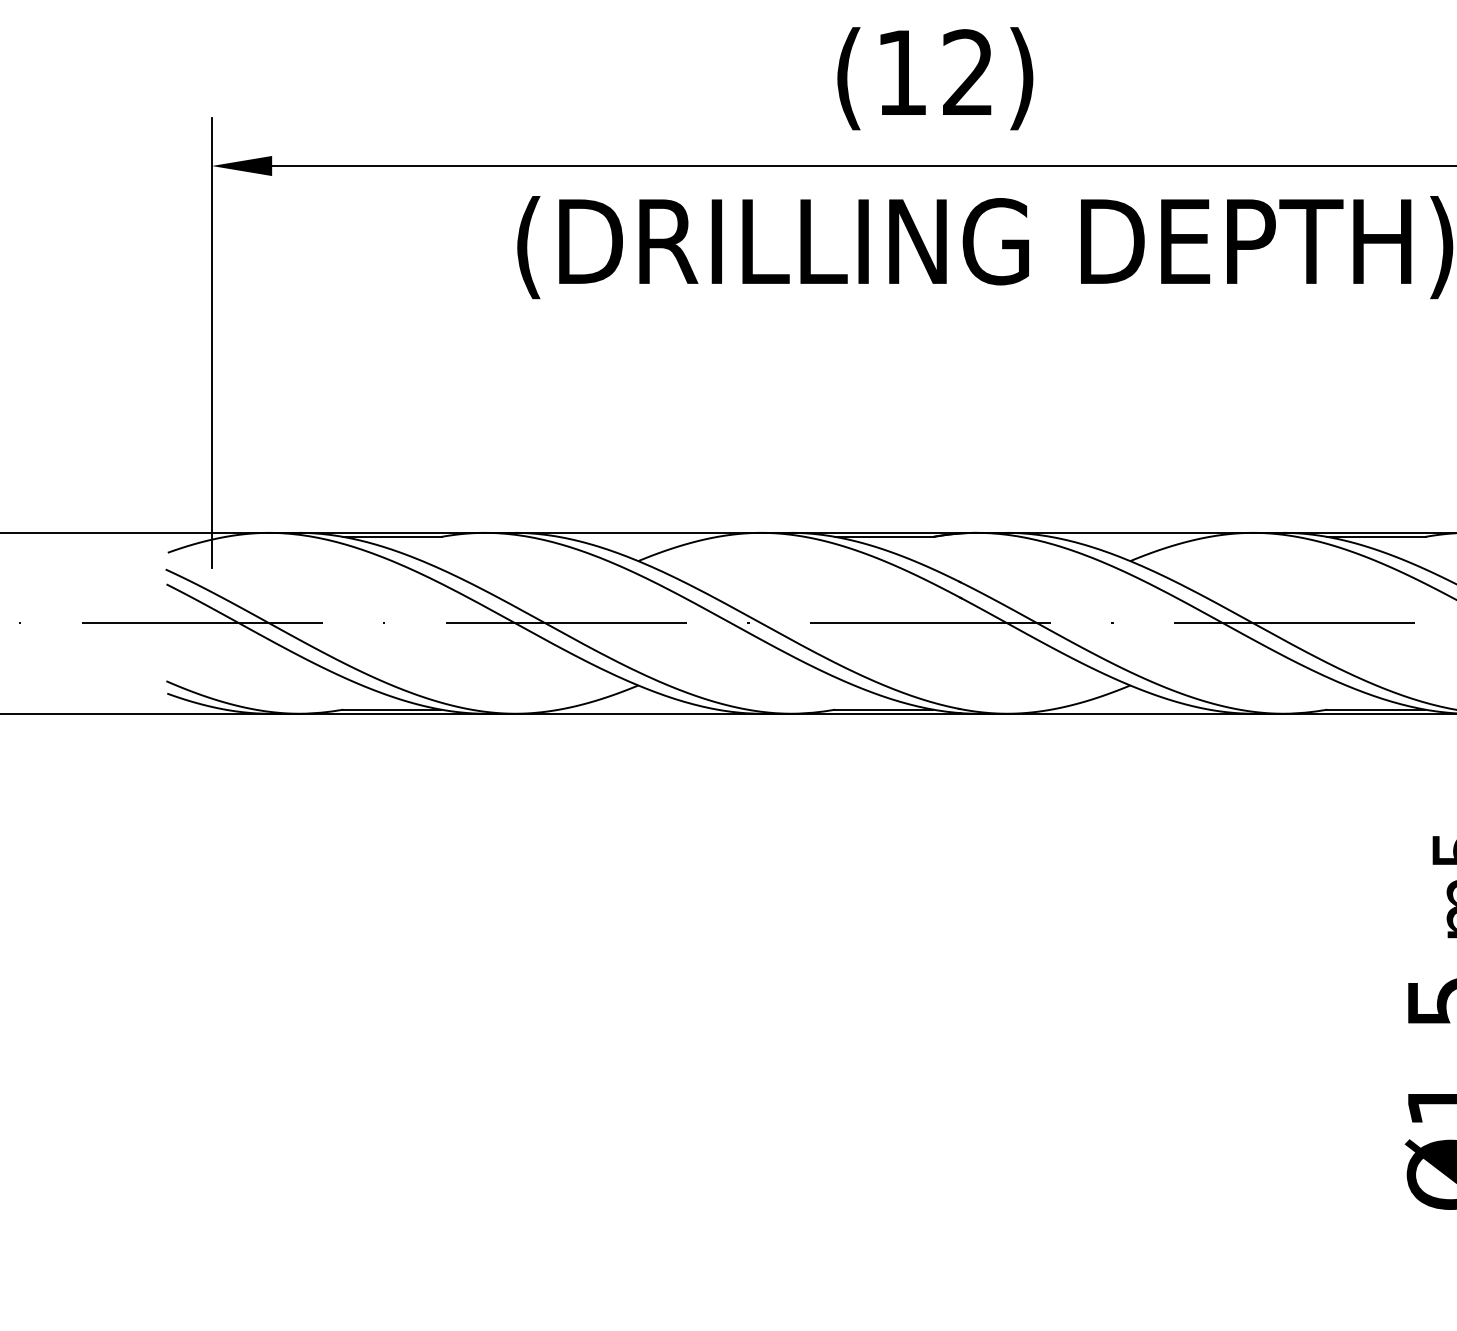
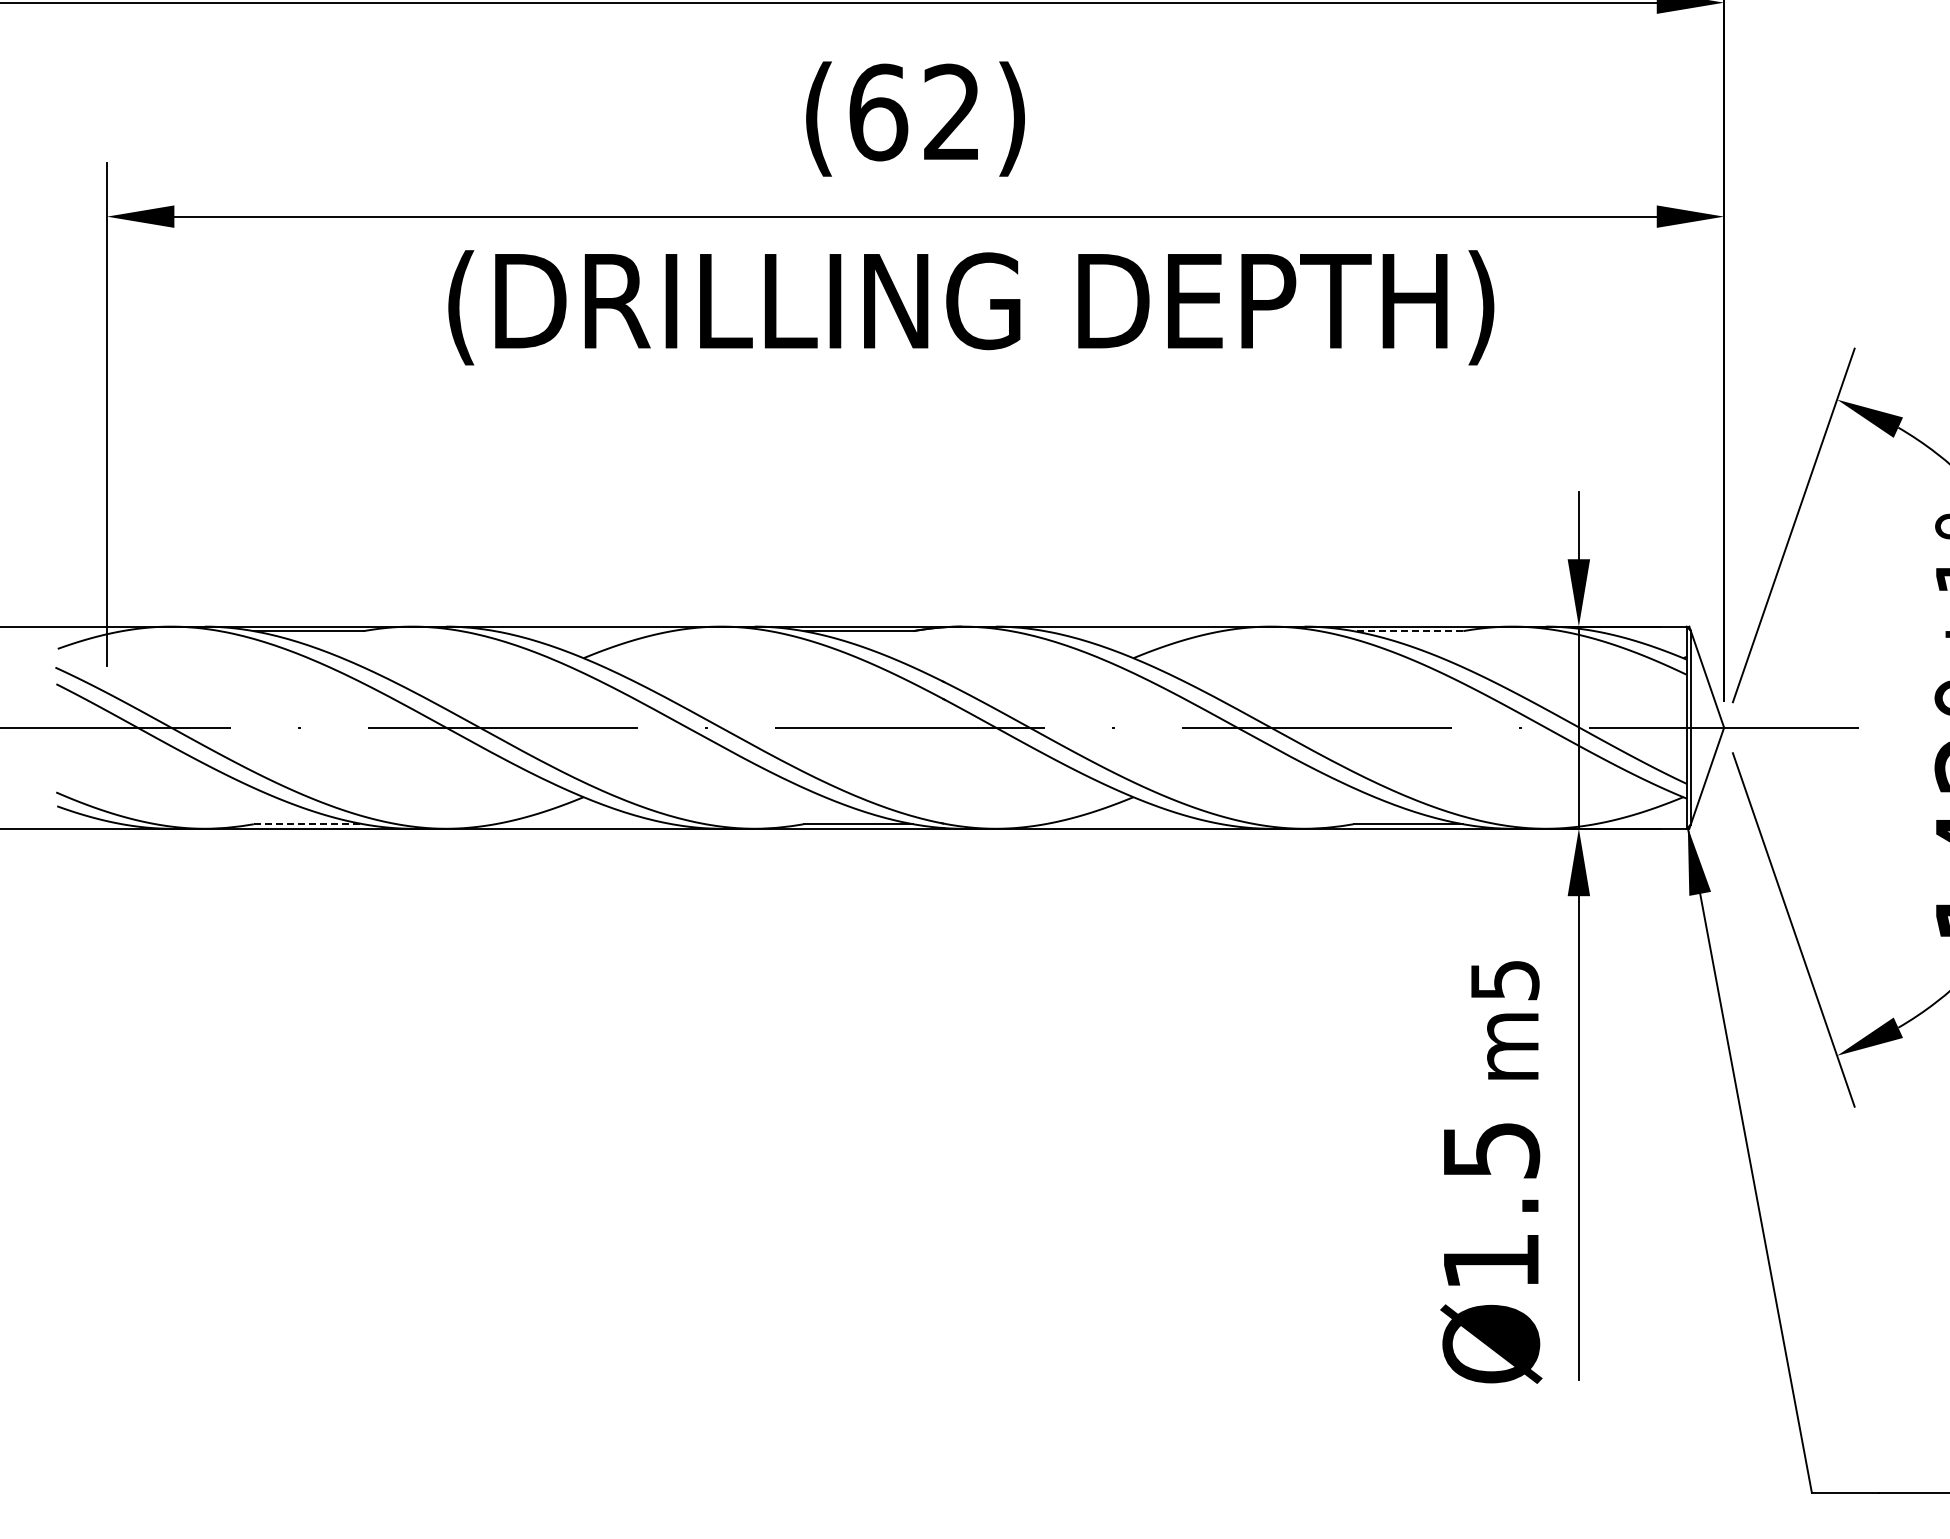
text: (902, 72) -> (878, 112), (12) -> (62)
line: (1376, 537) -> (1408, 631), solid -> dashed
line: (392, 709) -> (308, 824), solid -> dashed

